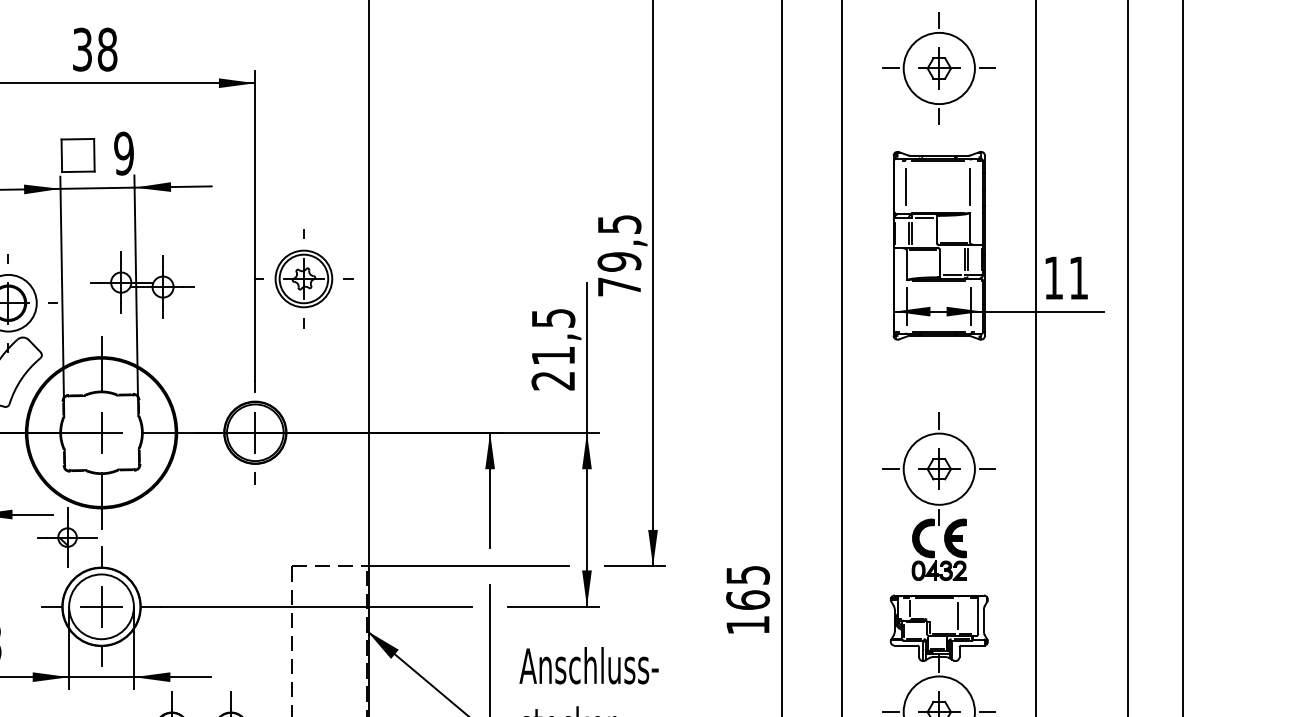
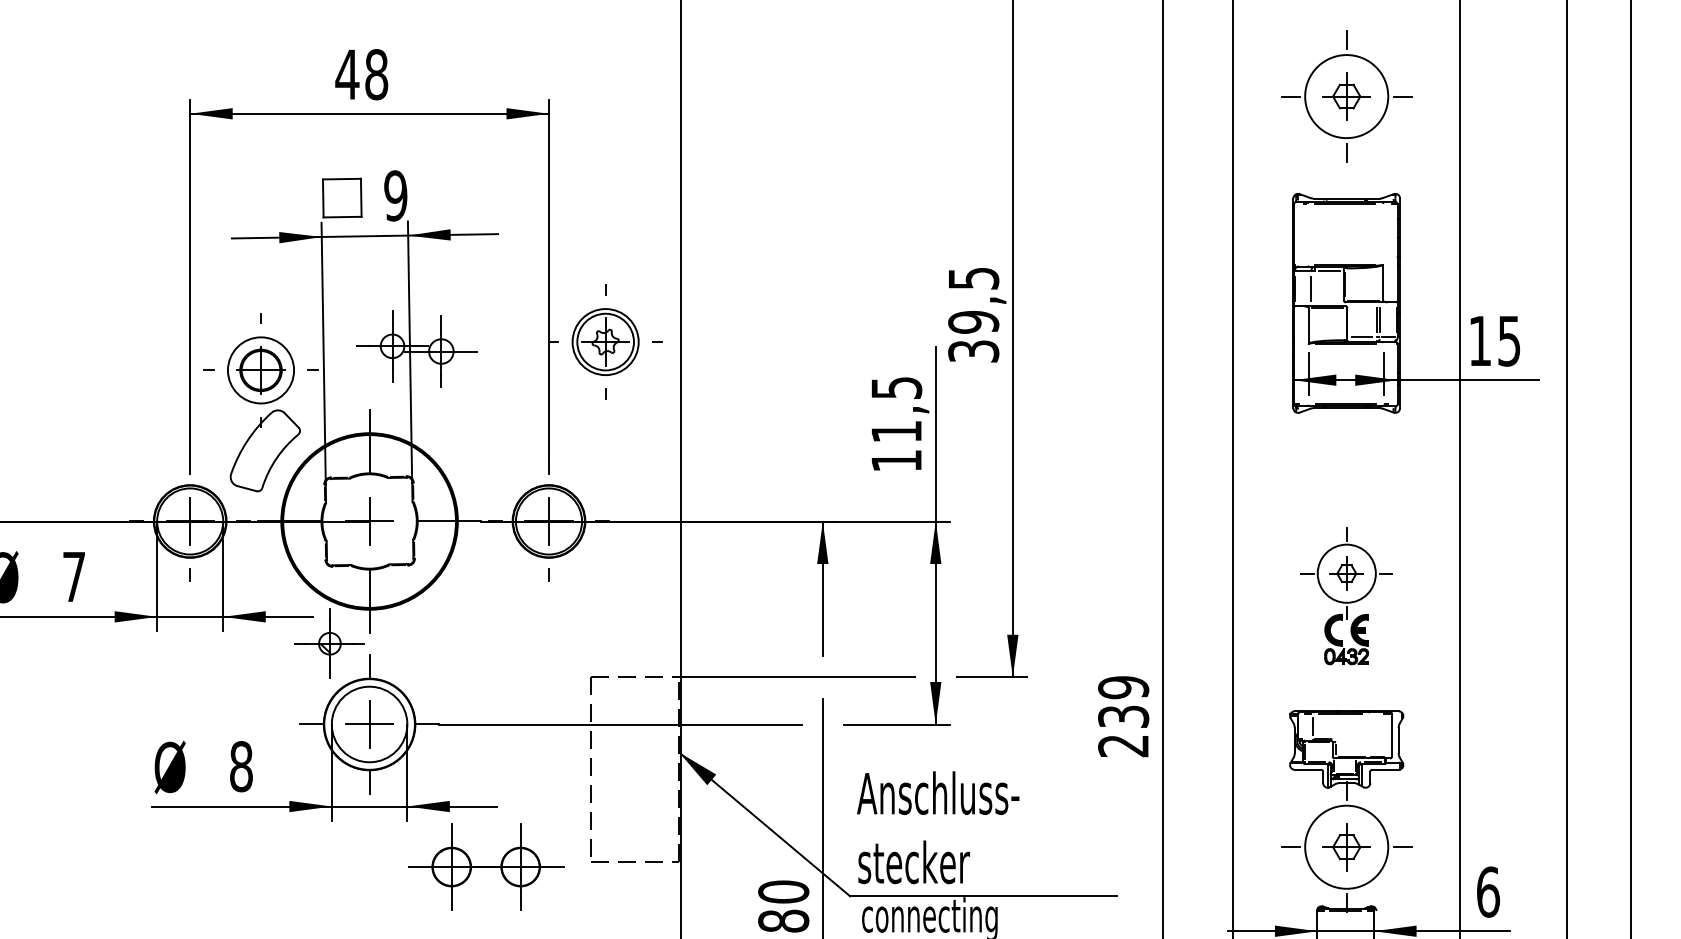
text: (82, 49) -> (347, 74), 38 -> 48
line: (905, 186) -> (1307, 234), removed
line: (970, 186) -> (1382, 234), removed
line: (911, 233) -> (1314, 288), removed
text: (1078, 278) -> (1509, 341), 11 -> 15
text: (619, 287) -> (973, 351), 79,5 -> 39,5
text: (553, 381) -> (896, 461), 21,5 -> 11,5
part: (939, 497) -> (1346, 596), size x0.7
text: (747, 599) -> (1123, 716), 165 -> 239
line: (957, 616) -> (1368, 735), removed

